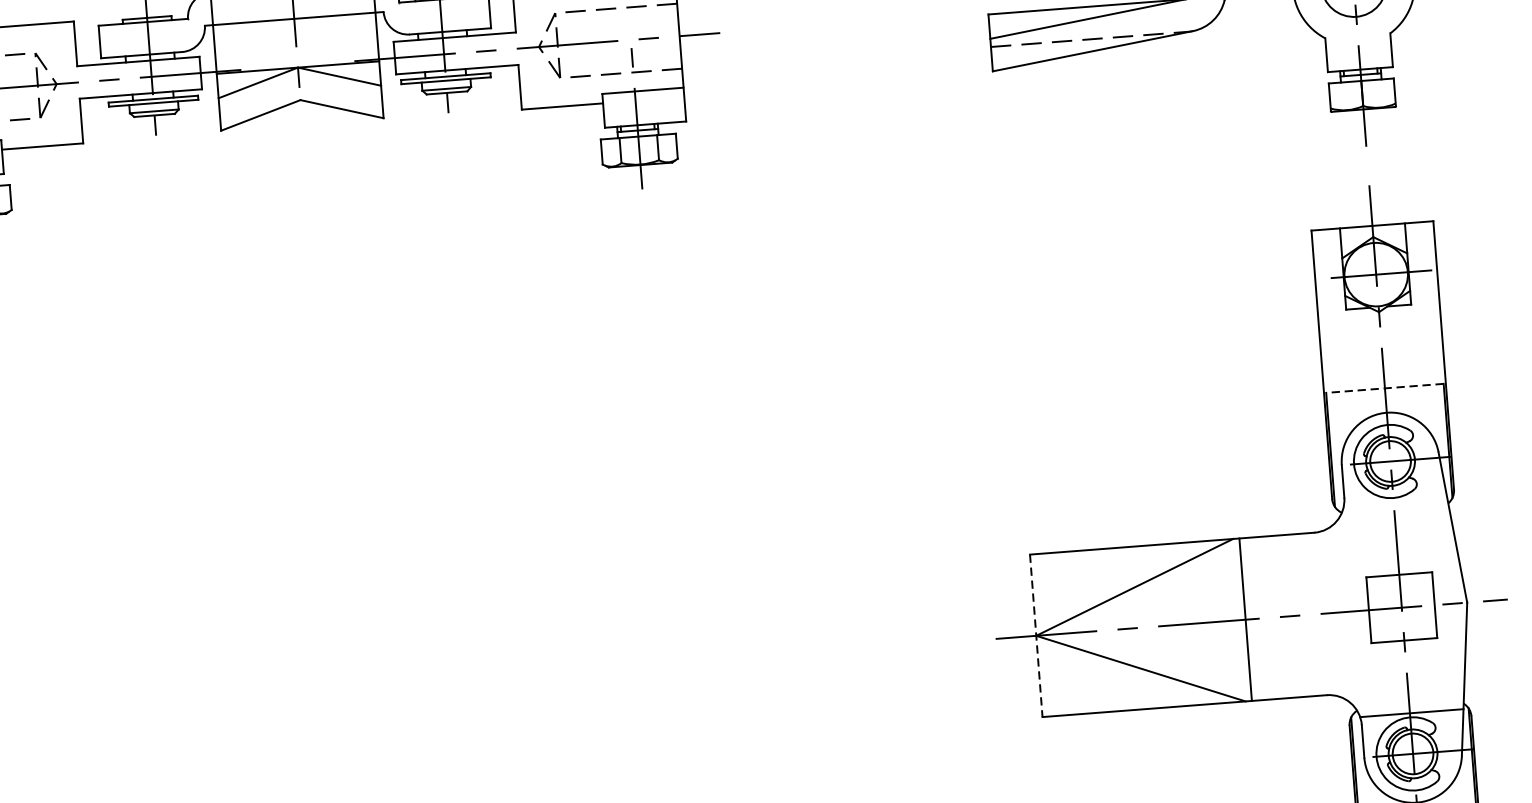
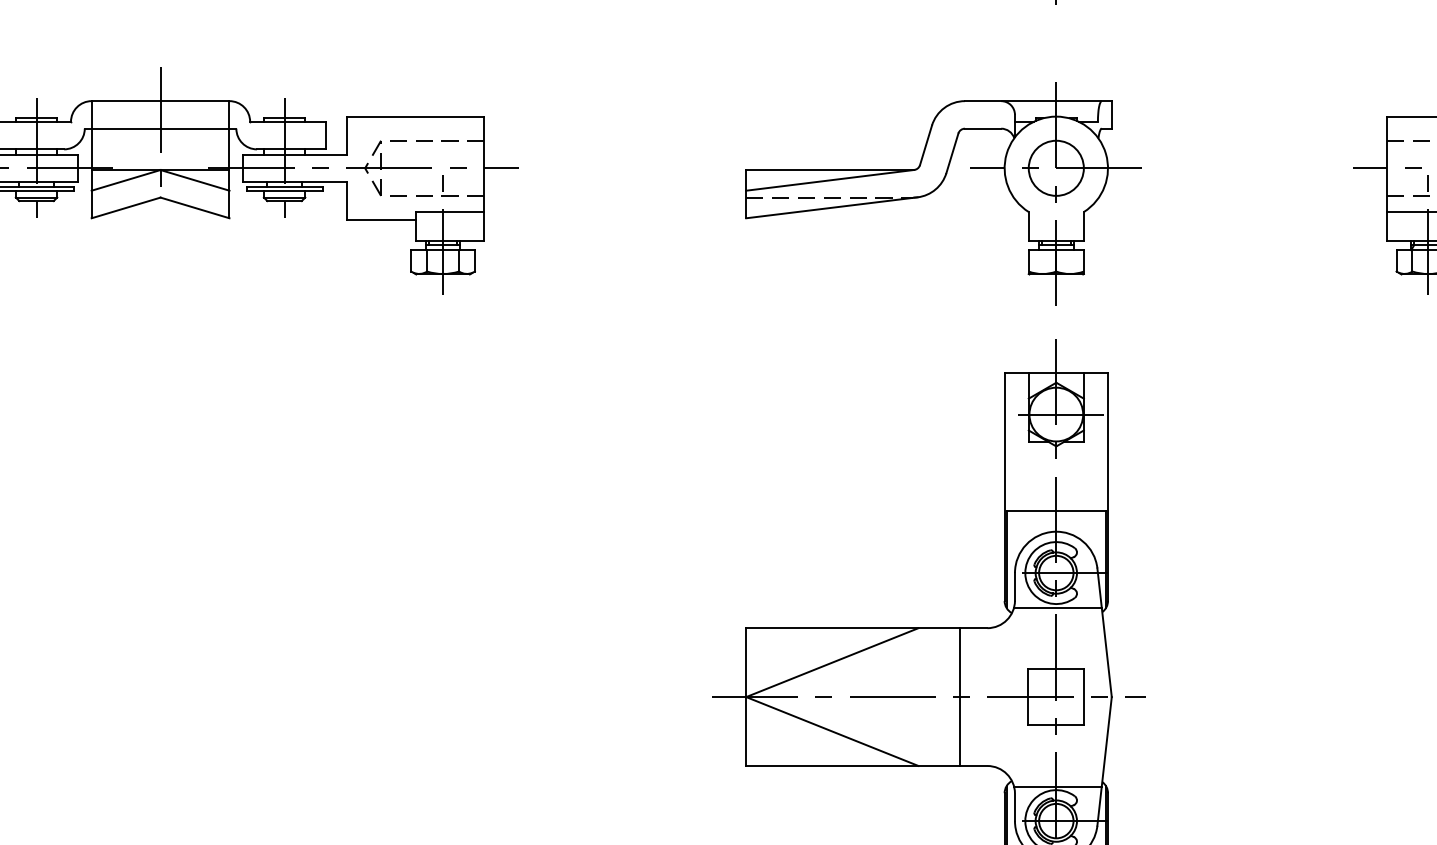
line: (1385, 388) -> (1056, 511), dashed -> solid
line: (1395, 501) -> (1057, 607), added
line: (1245, 619) -> (959, 696), moved
line: (1036, 636) -> (746, 697), dashed -> solid

